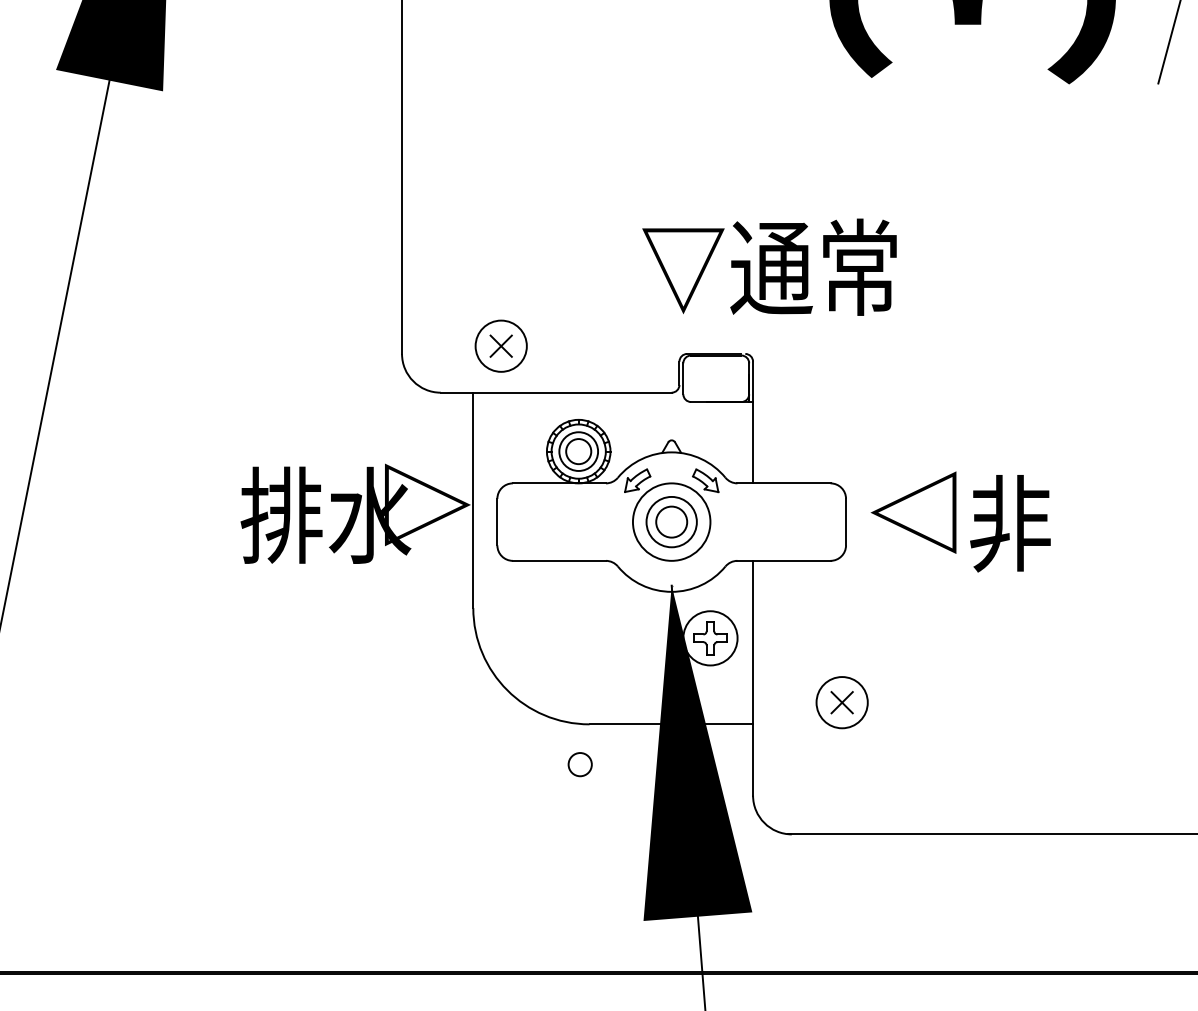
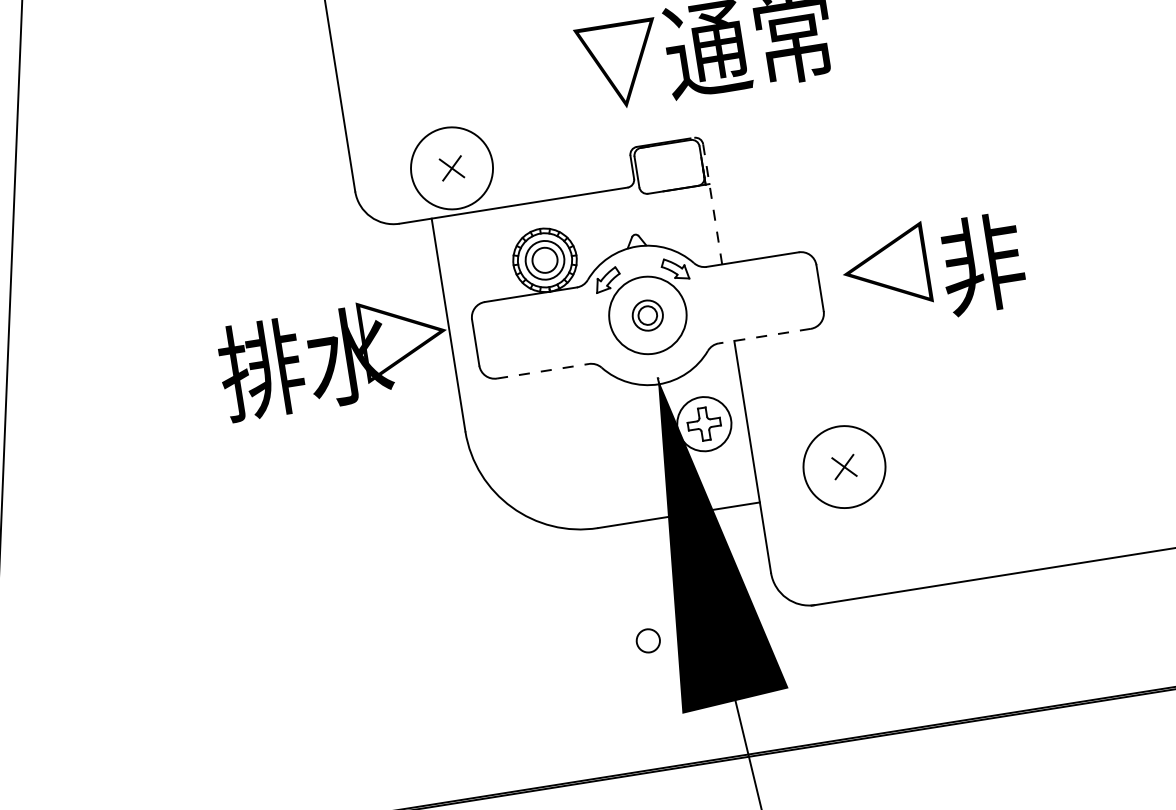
circle: (500, 345) -> (451, 167), size x1.6
line: (753, 422) -> (713, 204), solid -> dashed
part: (671, 522) -> (647, 315), size x0.6
line: (559, 560) -> (543, 370), solid -> dashed
line: (784, 560) -> (765, 335), solid -> dashed
circle: (841, 702) -> (843, 467), size x1.6
circle: (579, 764) -> (647, 640), moved

